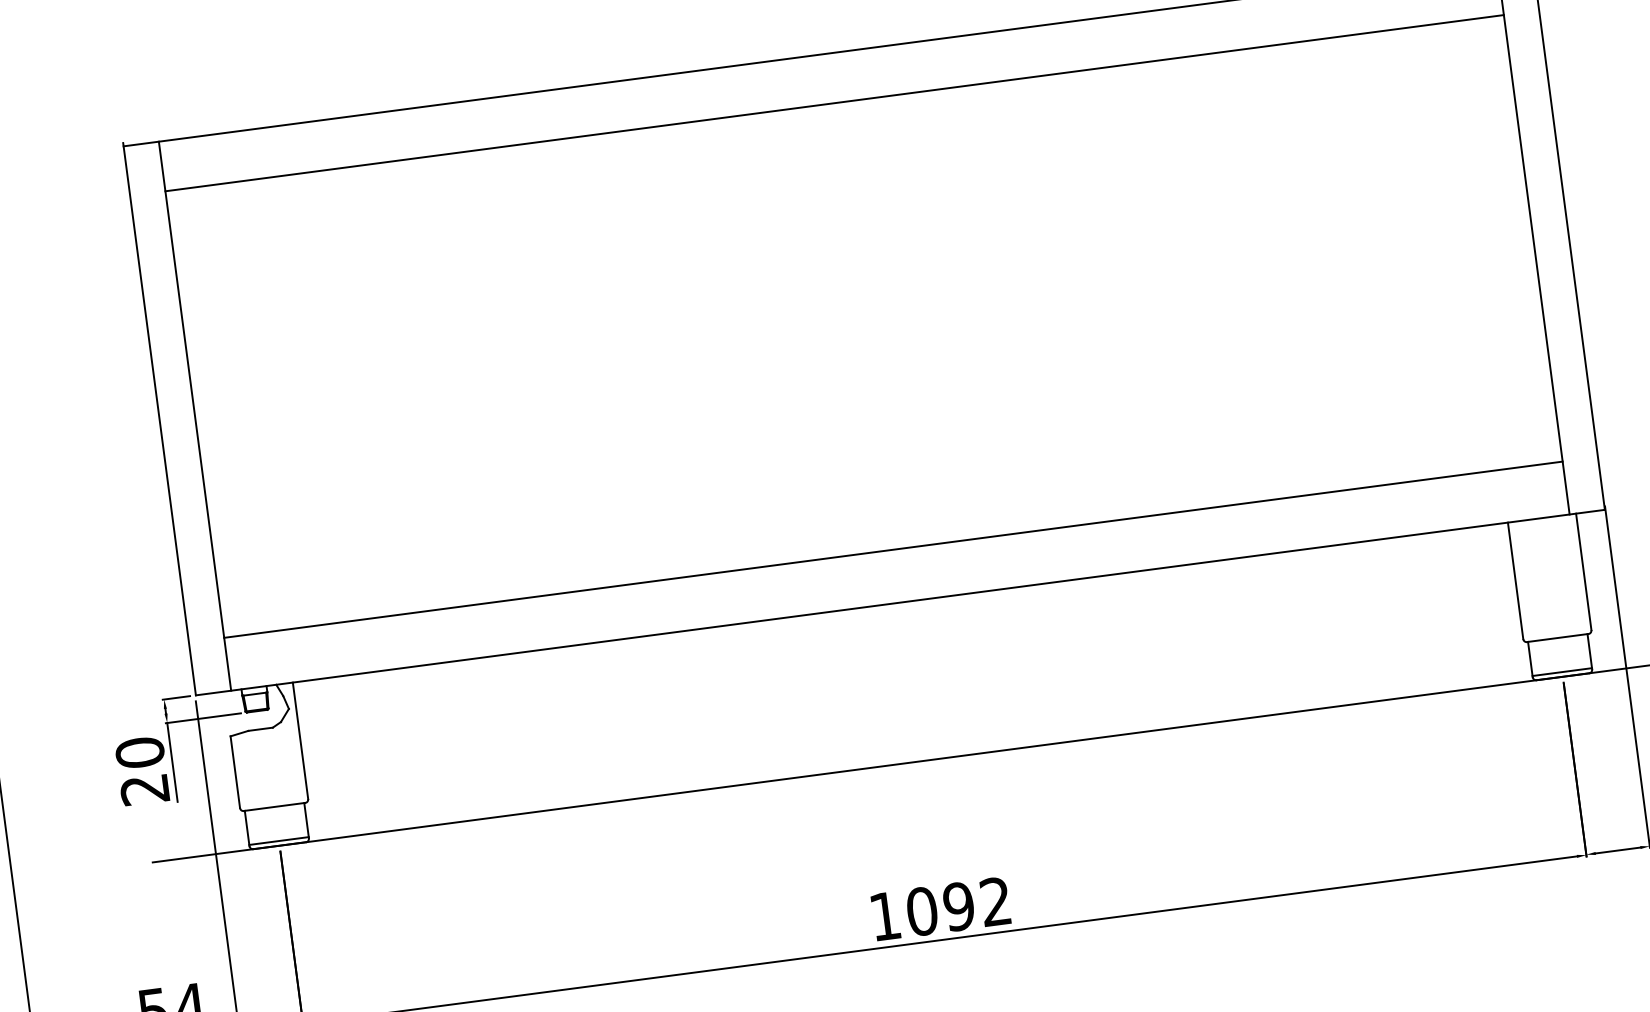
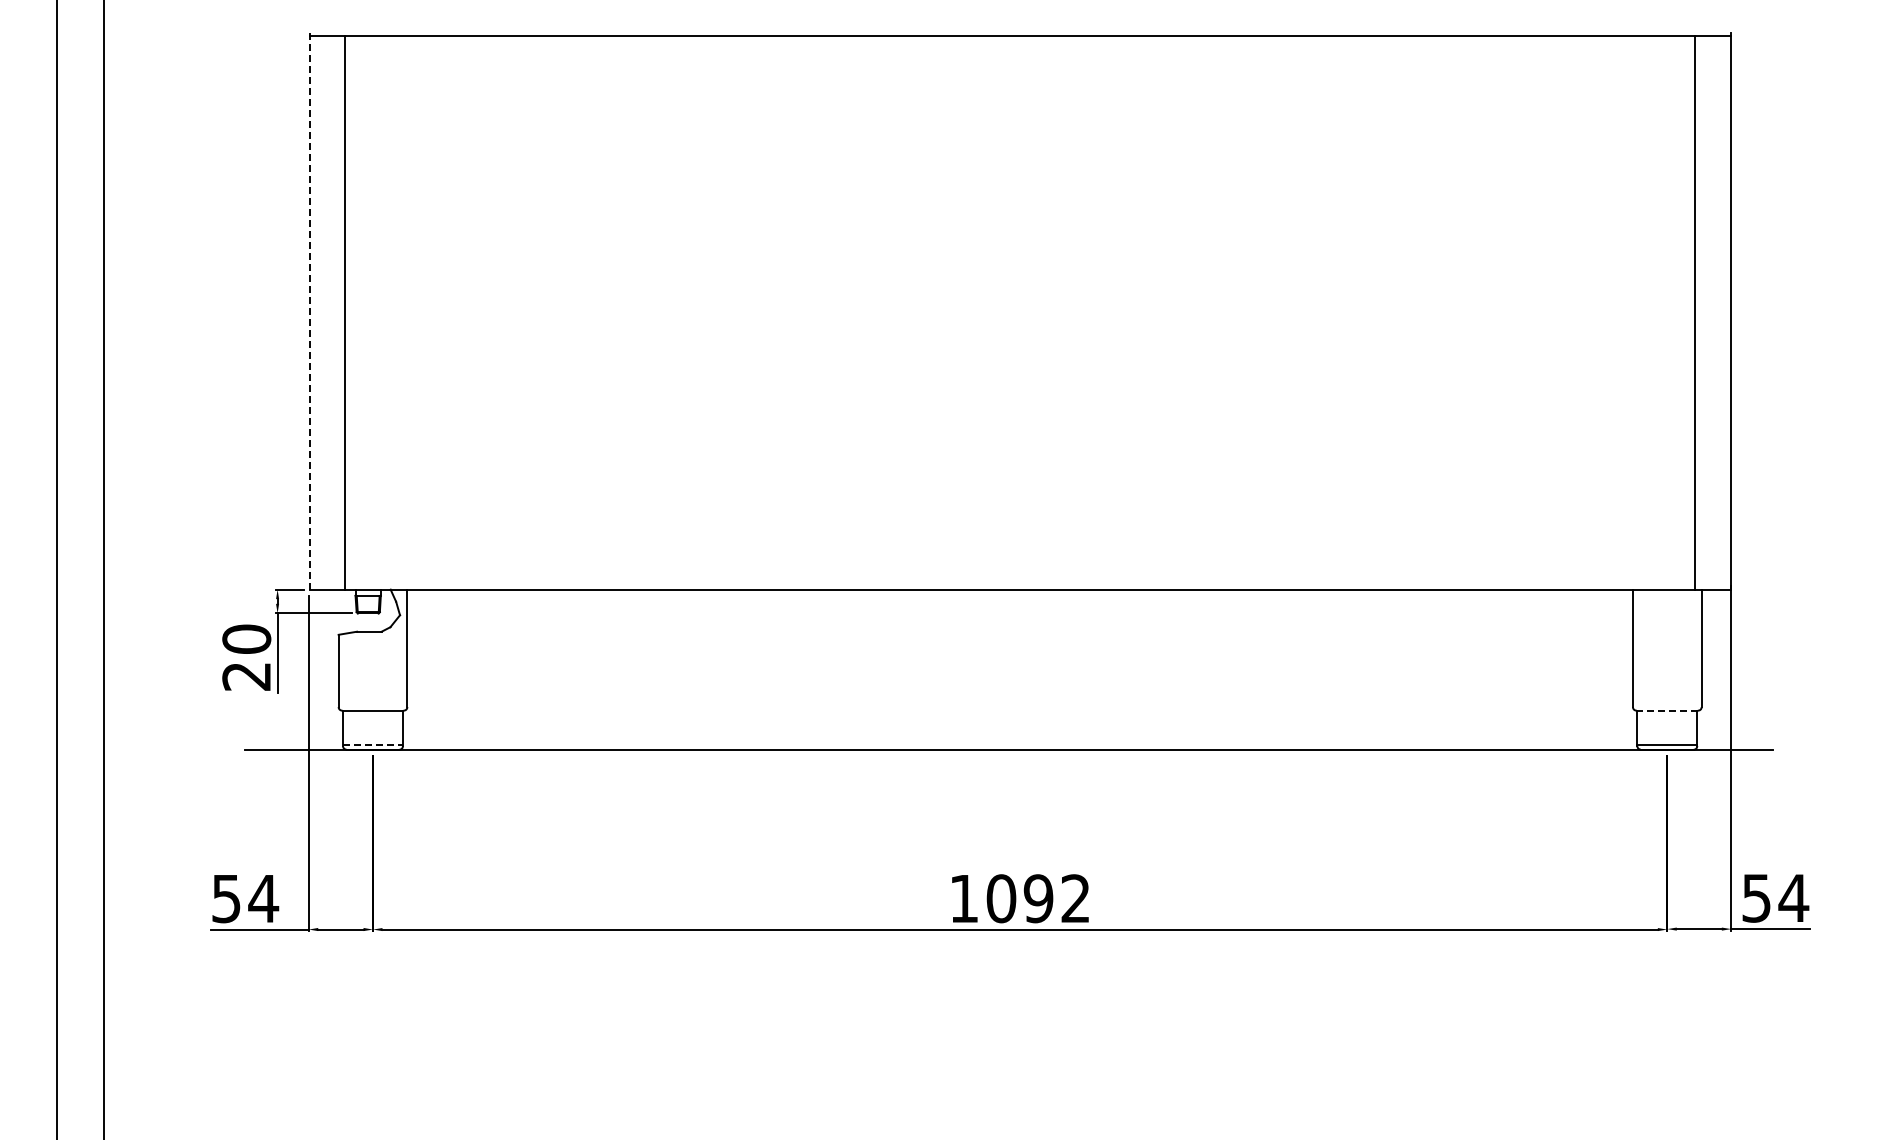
line: (834, 102) -> (1020, 85), removed
line: (159, 419) -> (309, 311), solid -> dashed
line: (893, 549) -> (1020, 536), removed
line: (1556, 638) -> (1666, 710), solid -> dashed
line: (279, 840) -> (373, 744), solid -> dashed

